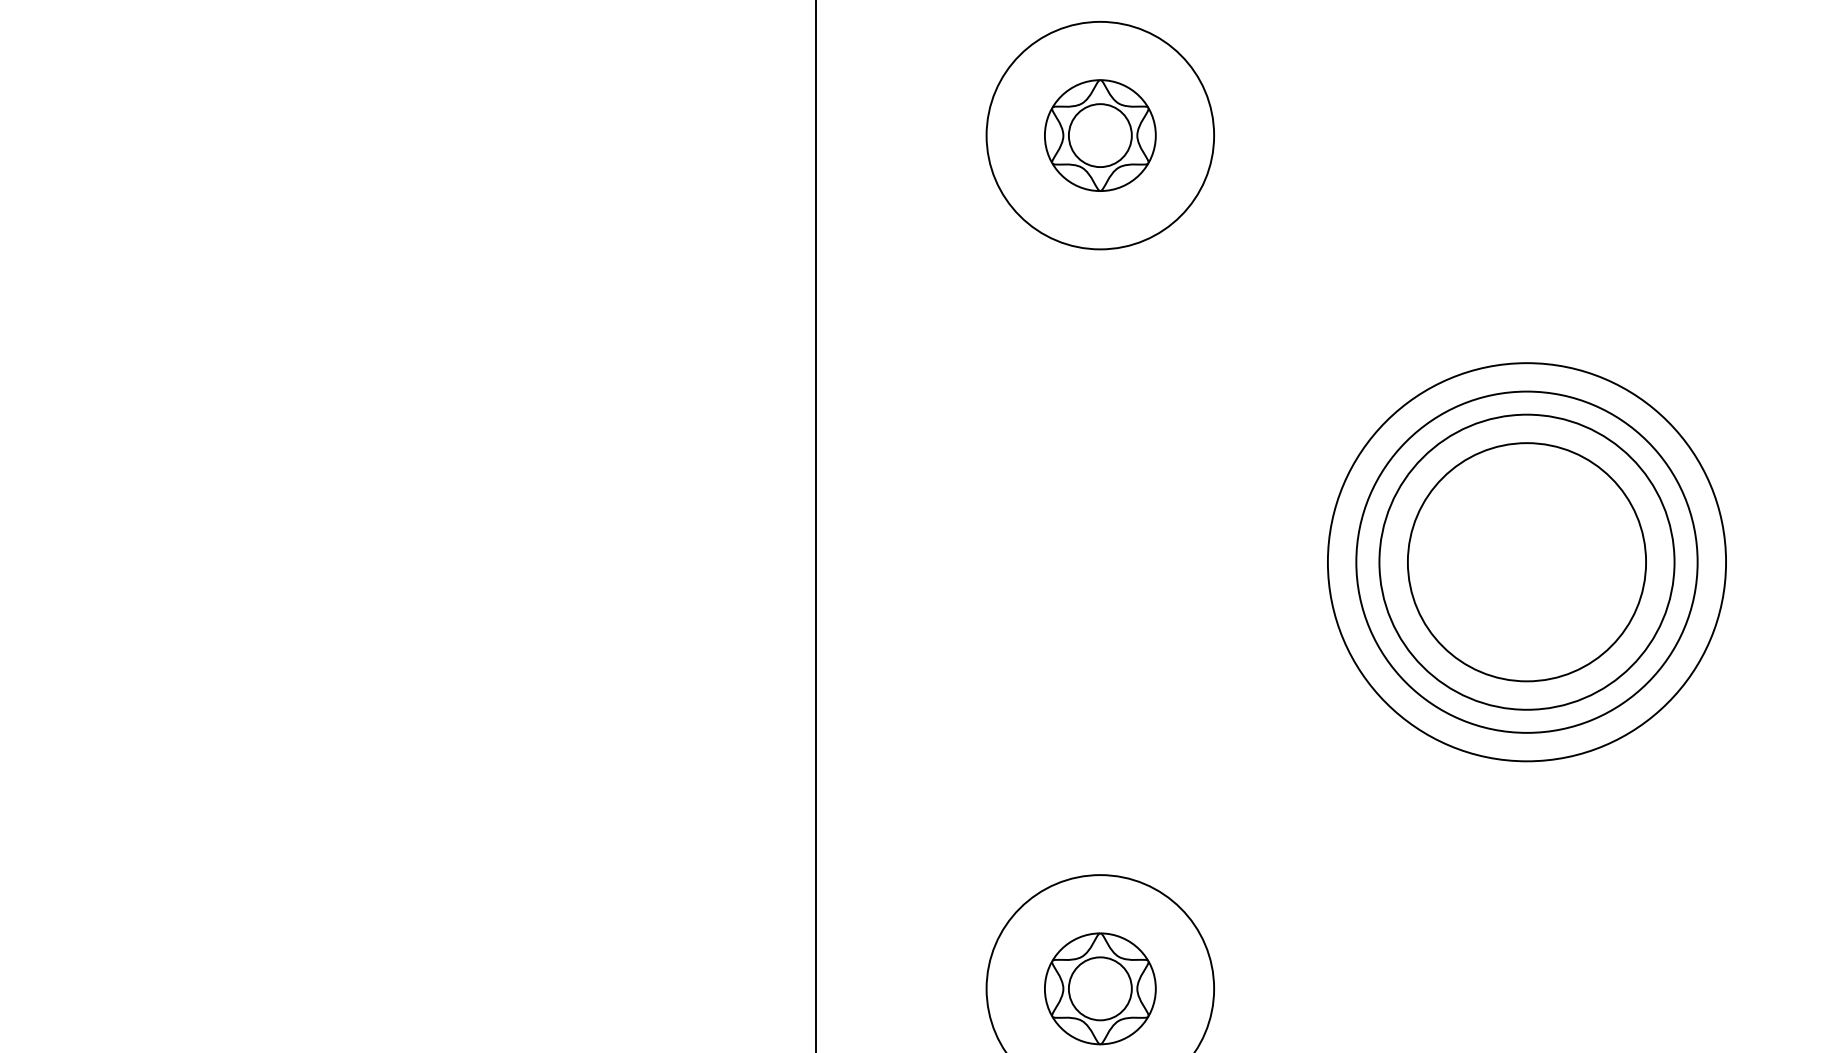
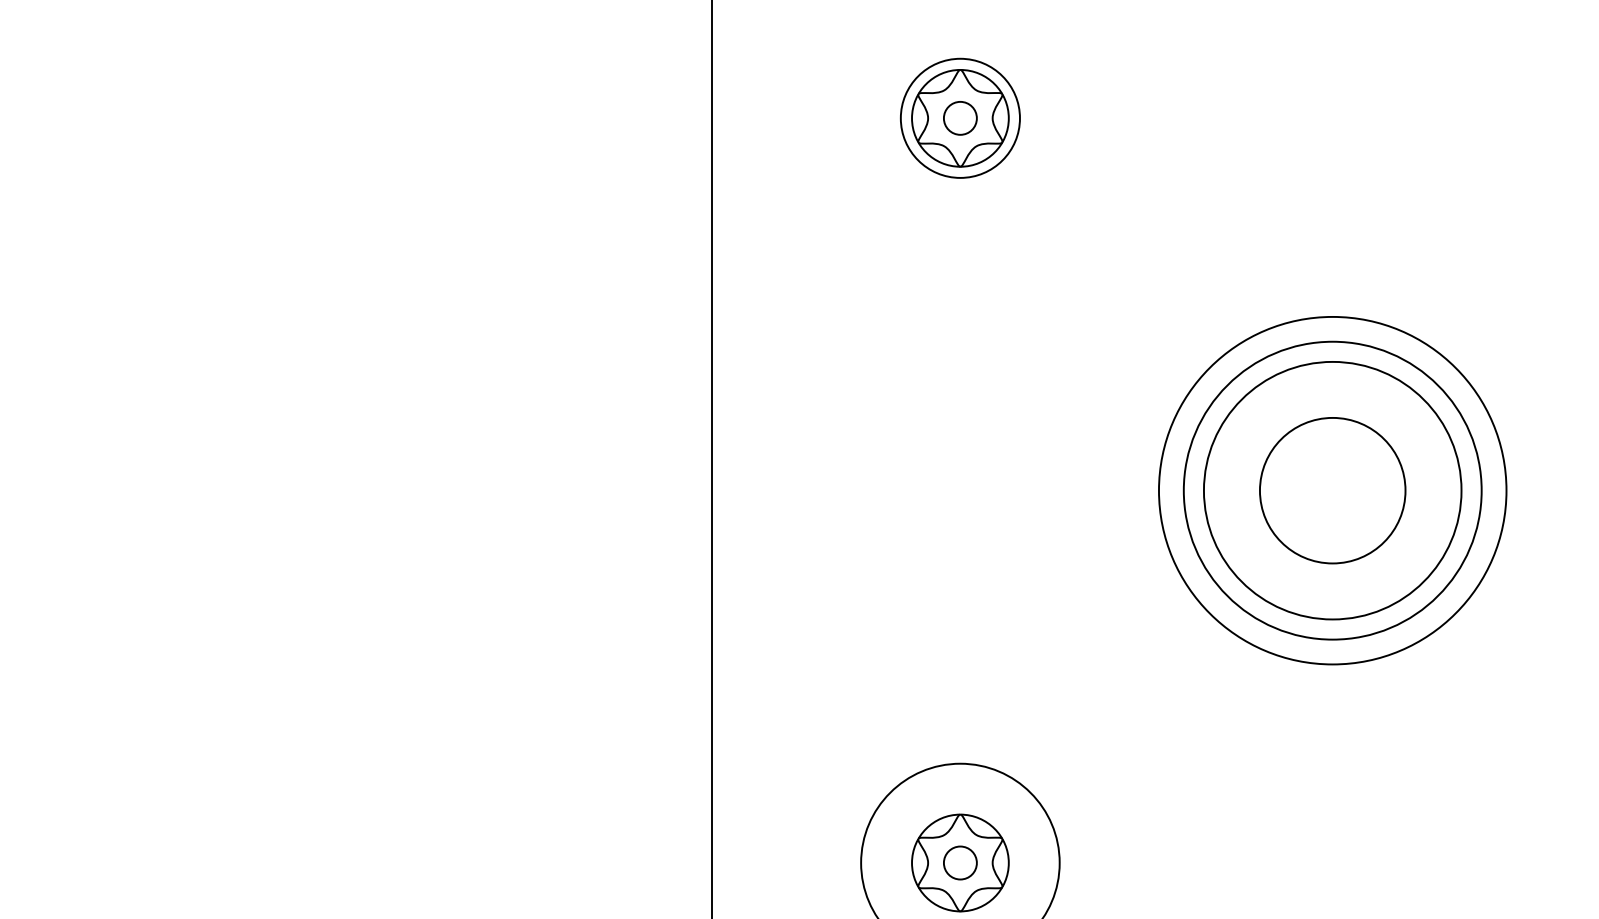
circle: (1099, 134) -> (959, 117), size x0.6
circle: (1100, 135) -> (960, 118), size x0.6
circle: (1526, 562) -> (1332, 490), size x0.7
circle: (1099, 988) -> (959, 862), size x0.6

